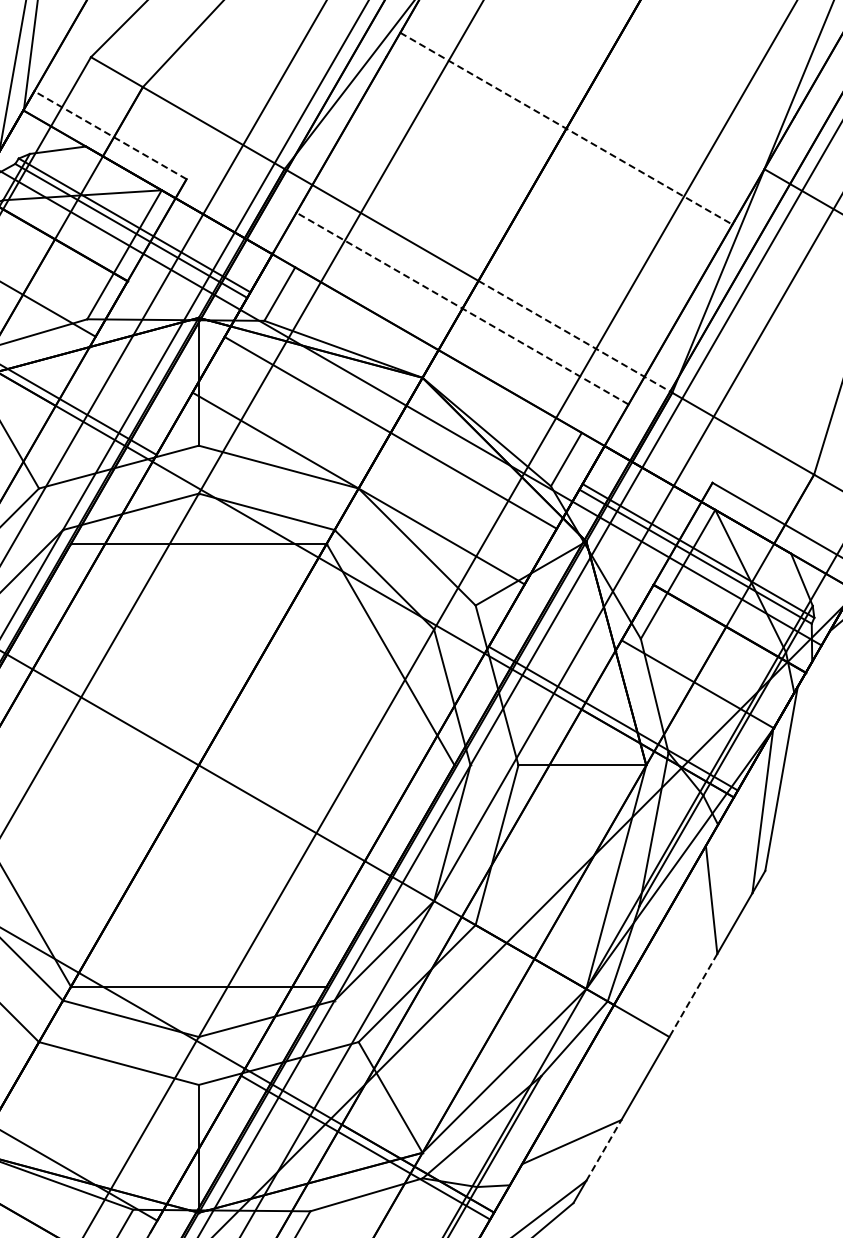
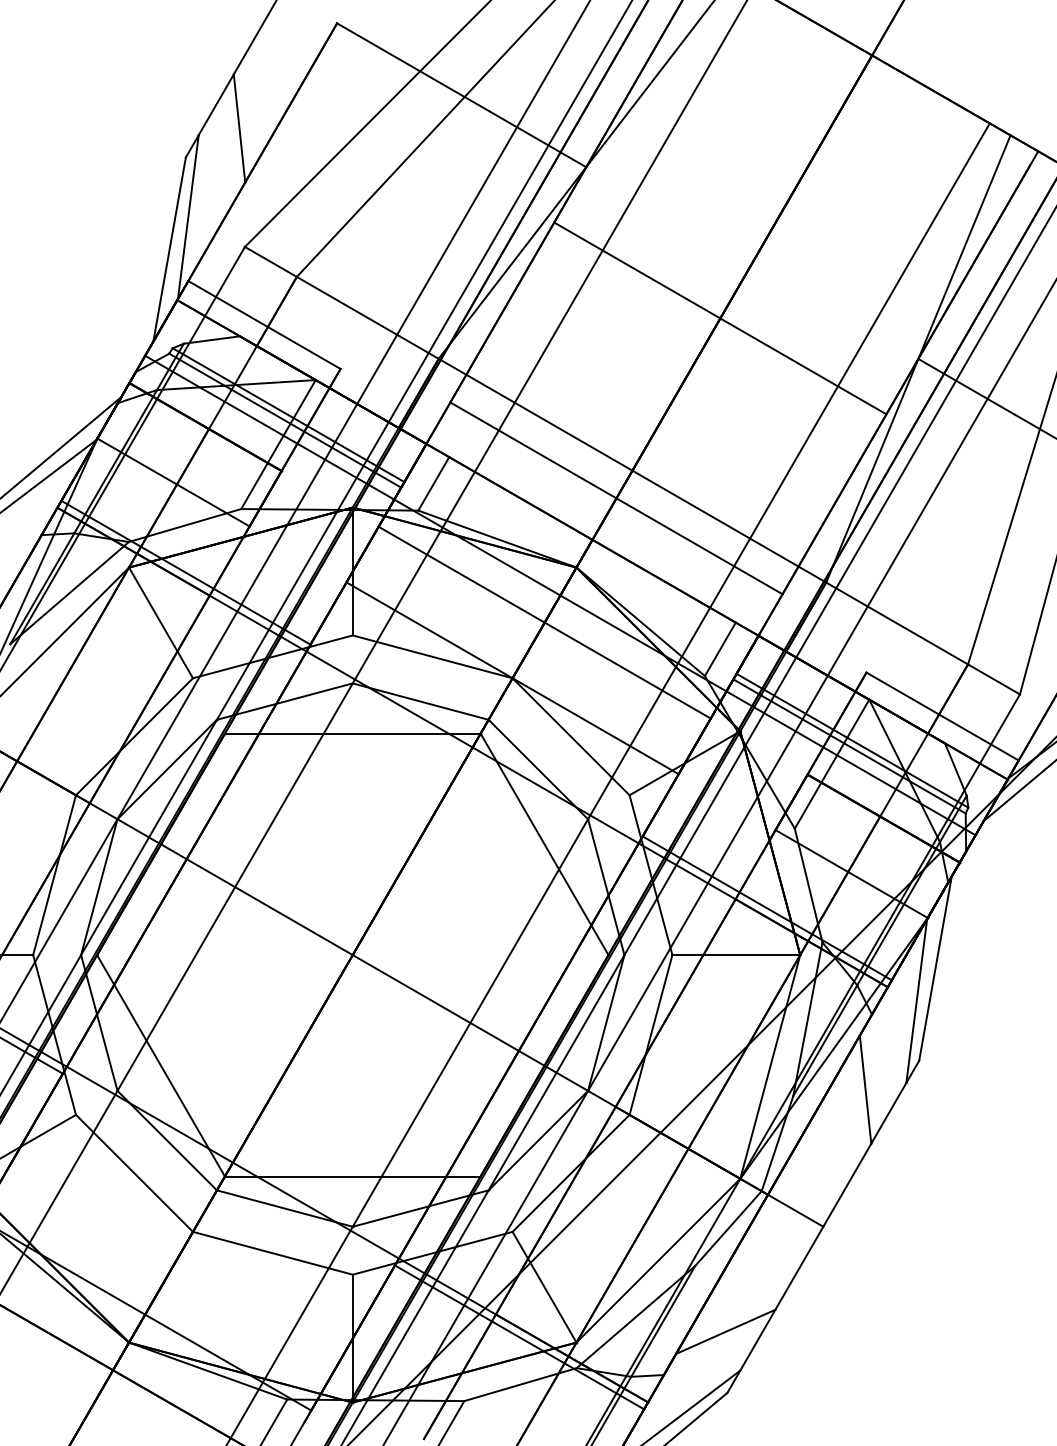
line: (566, 128) -> (720, 318), dashed -> solid
line: (110, 135) -> (264, 325), dashed -> solid
line: (462, 308) -> (616, 498), dashed -> solid
line: (575, 336) -> (729, 526), dashed -> solid
line: (693, 995) -> (847, 1185), dashed -> solid
line: (604, 1149) -> (758, 1339), dashed -> solid

